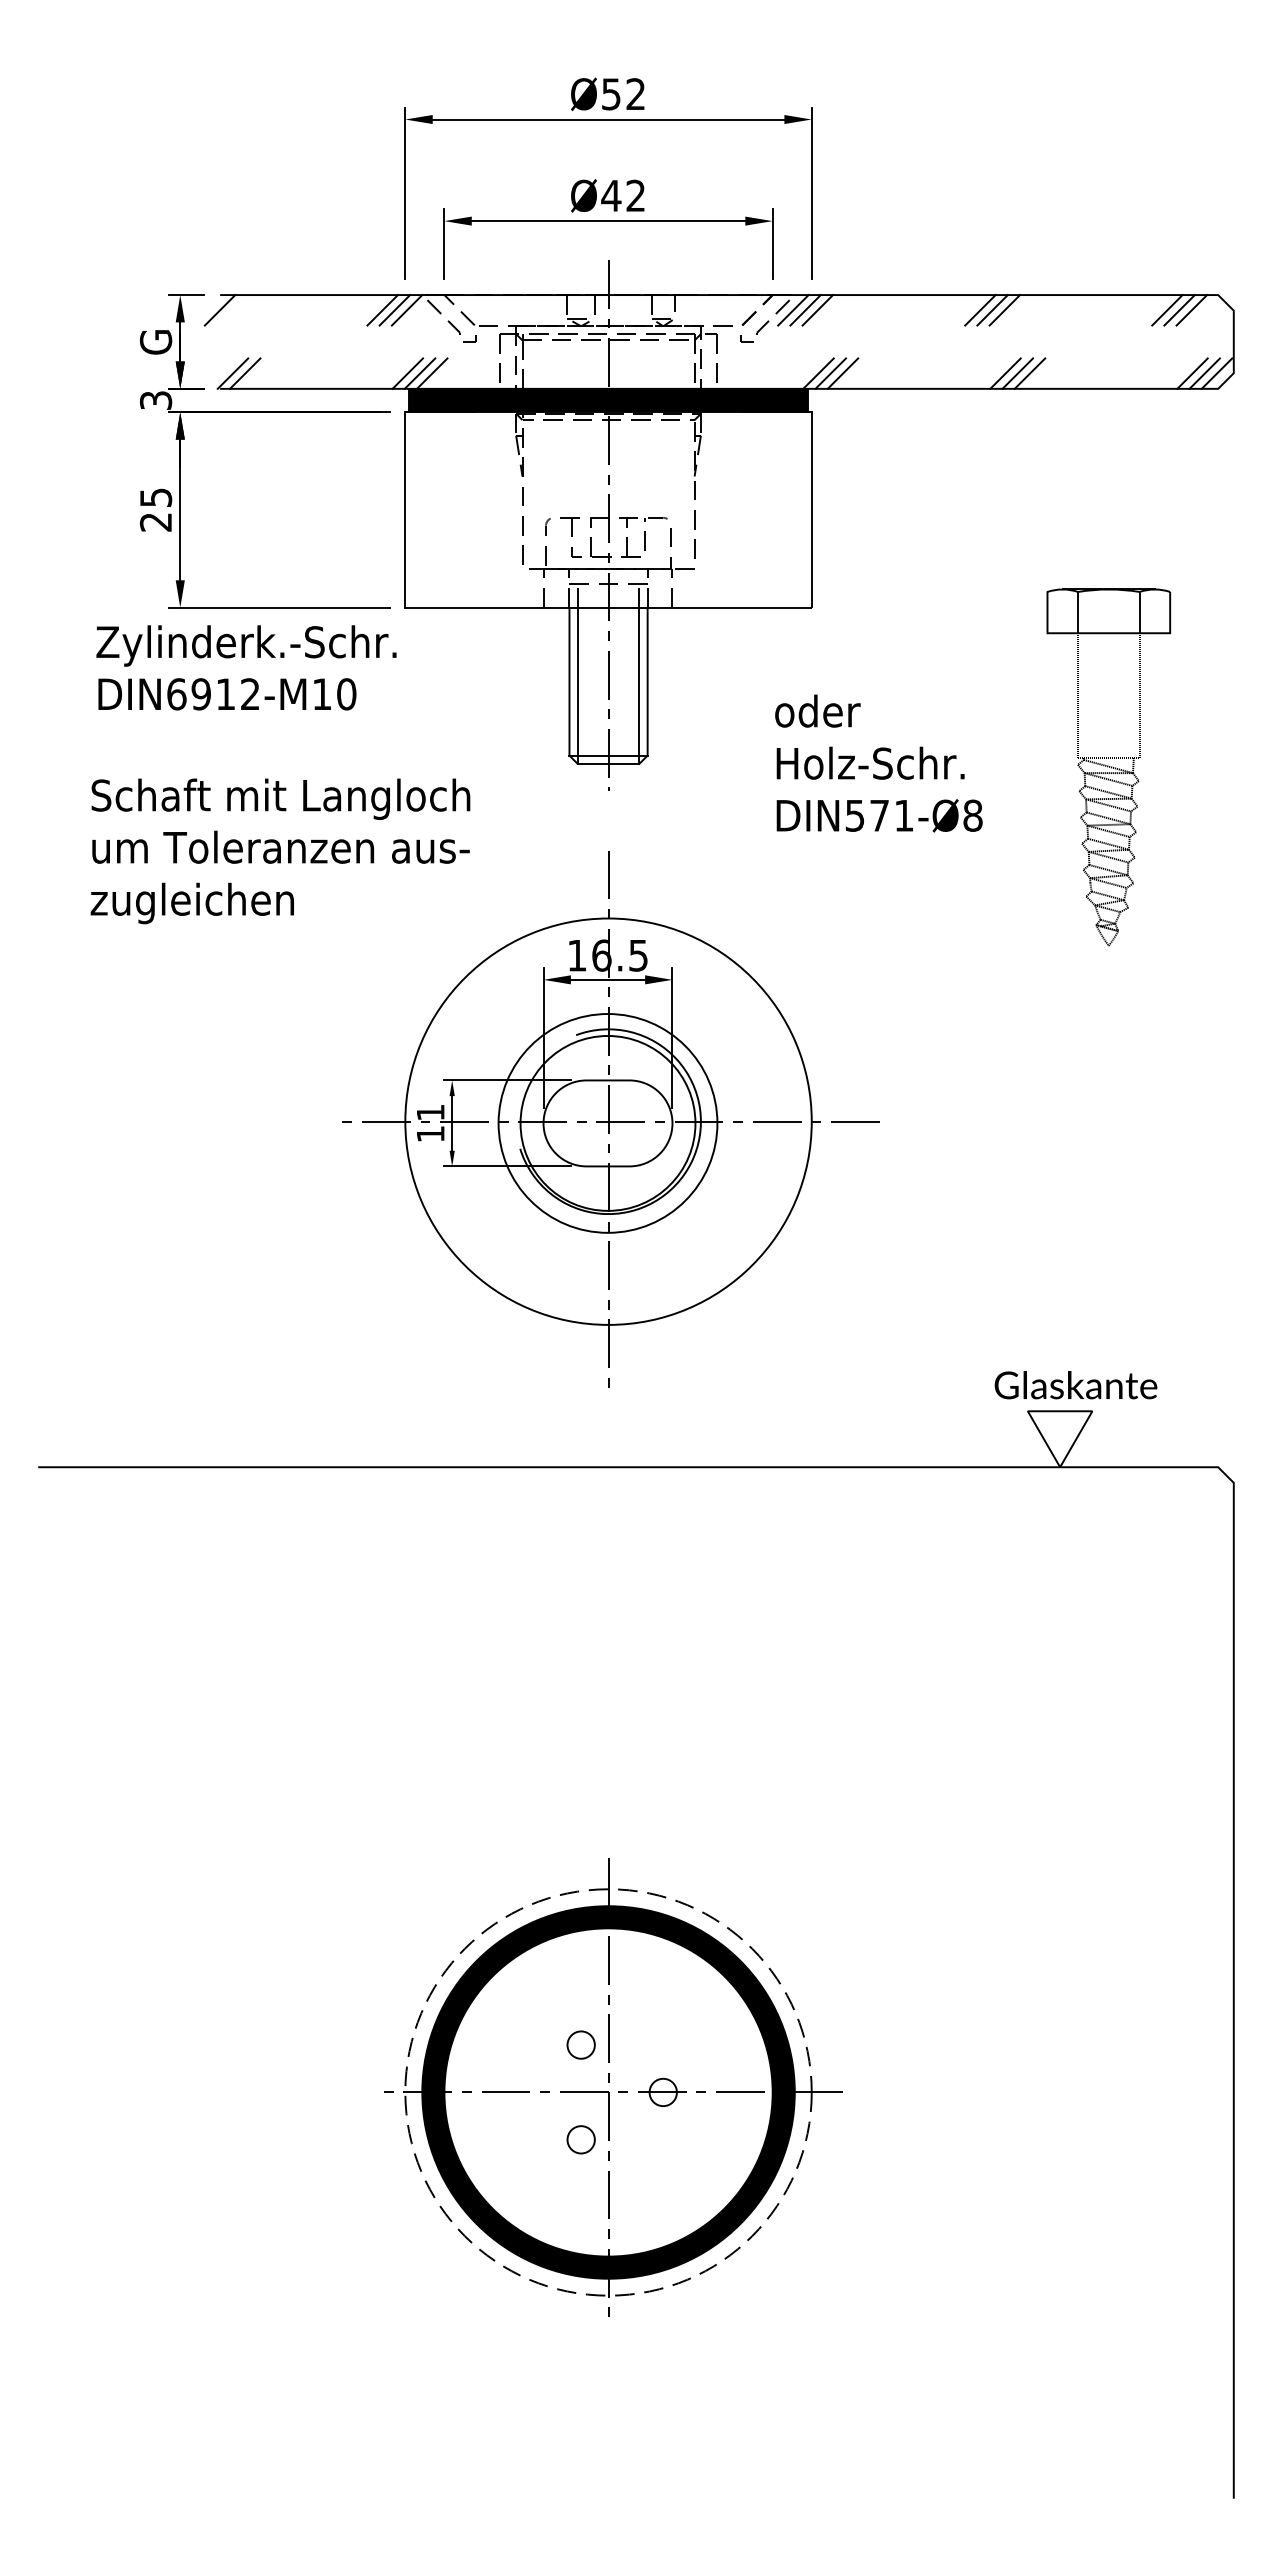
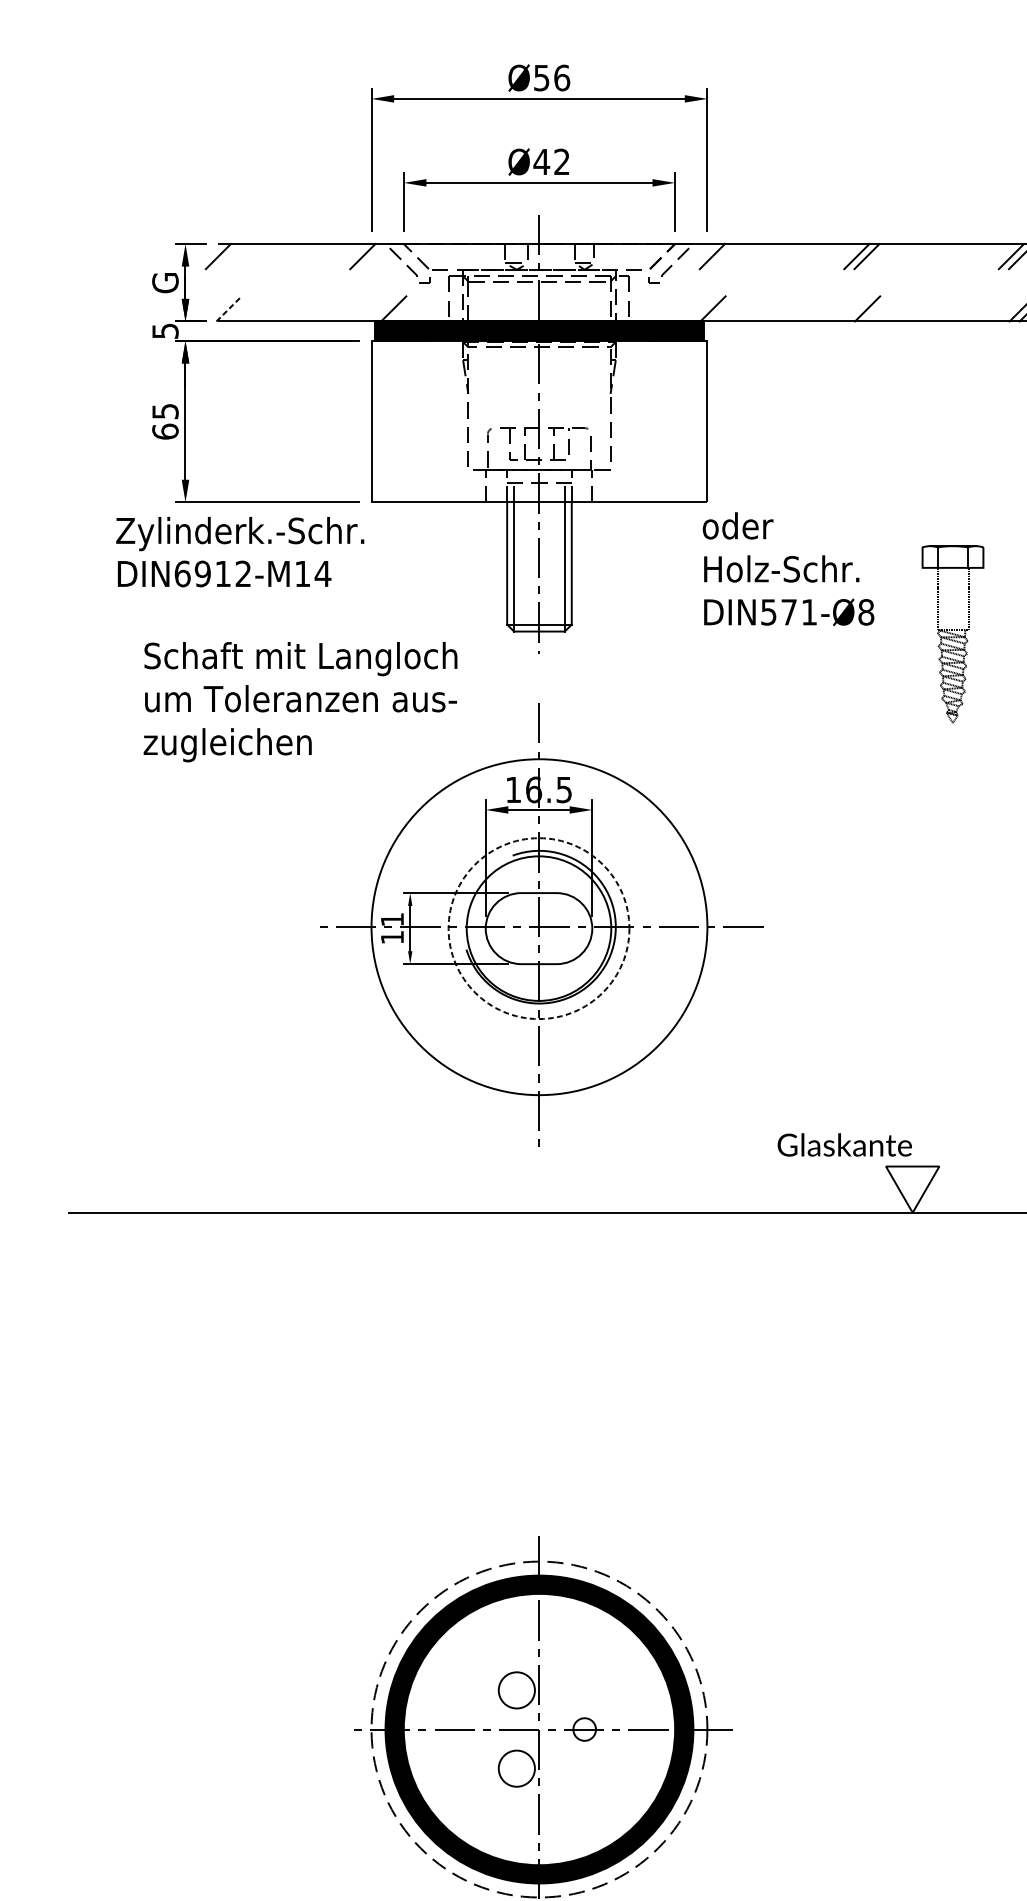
text: (635, 94) -> (561, 78), Ø52 -> Ø56
line: (382, 310) -> (352, 256), removed
line: (406, 310) -> (372, 256), removed
line: (793, 310) -> (692, 256), removed
line: (805, 310) -> (702, 256), removed
line: (980, 310) -> (846, 256), removed
line: (1167, 310) -> (1001, 256), removed
line: (233, 373) -> (229, 308), solid -> dashed
line: (245, 373) -> (239, 308), removed
line: (407, 373) -> (373, 308), removed
line: (419, 373) -> (383, 308), removed
line: (830, 373) -> (722, 308), removed
line: (842, 373) -> (732, 308), removed
line: (1017, 373) -> (877, 308), removed
line: (1029, 373) -> (887, 308), removed
text: (155, 399) -> (165, 330), 3 -> 5
text: (155, 521) -> (165, 431), 25 -> 65
text: (346, 694) -> (322, 574), DIN6912-M10 -> DIN6912-M14
text: (878, 763) -> (788, 569), moved
part: (1108, 767) -> (952, 634), size x0.6
text: (280, 851) -> (300, 702), moved
circle: (607, 1123) -> (538, 928), solid -> dashed
text: (1075, 1385) -> (844, 1145), moved
circle: (580, 2044) -> (516, 1689), size x1.6
circle: (580, 2139) -> (516, 1768), size x1.6

